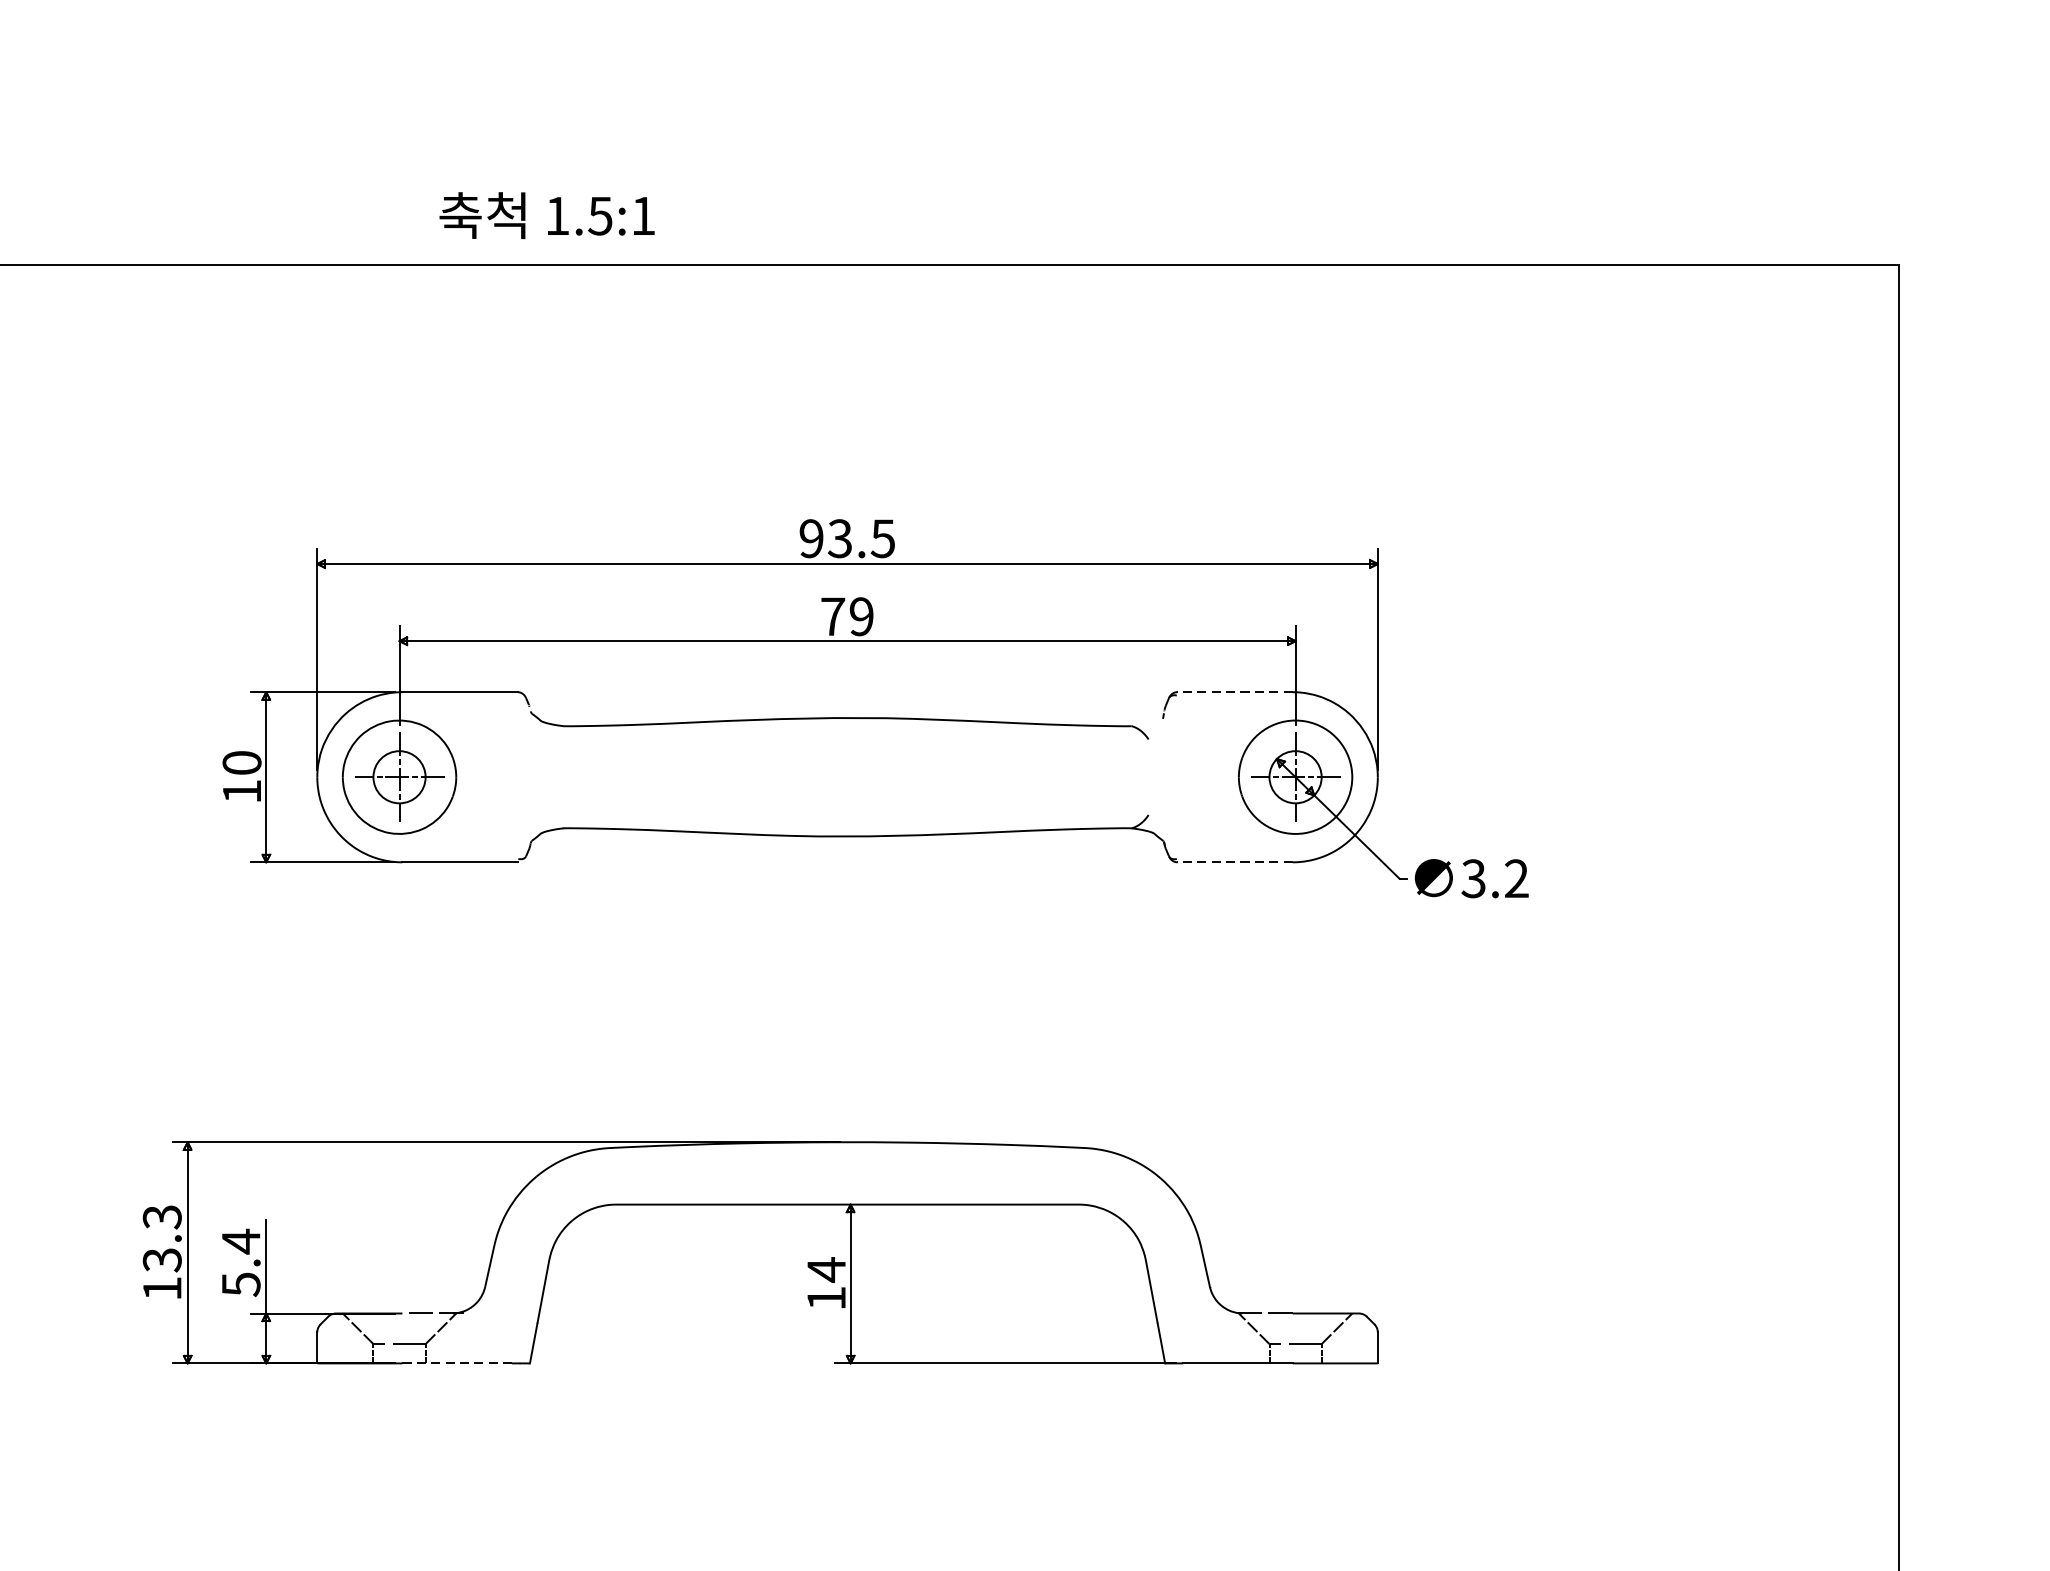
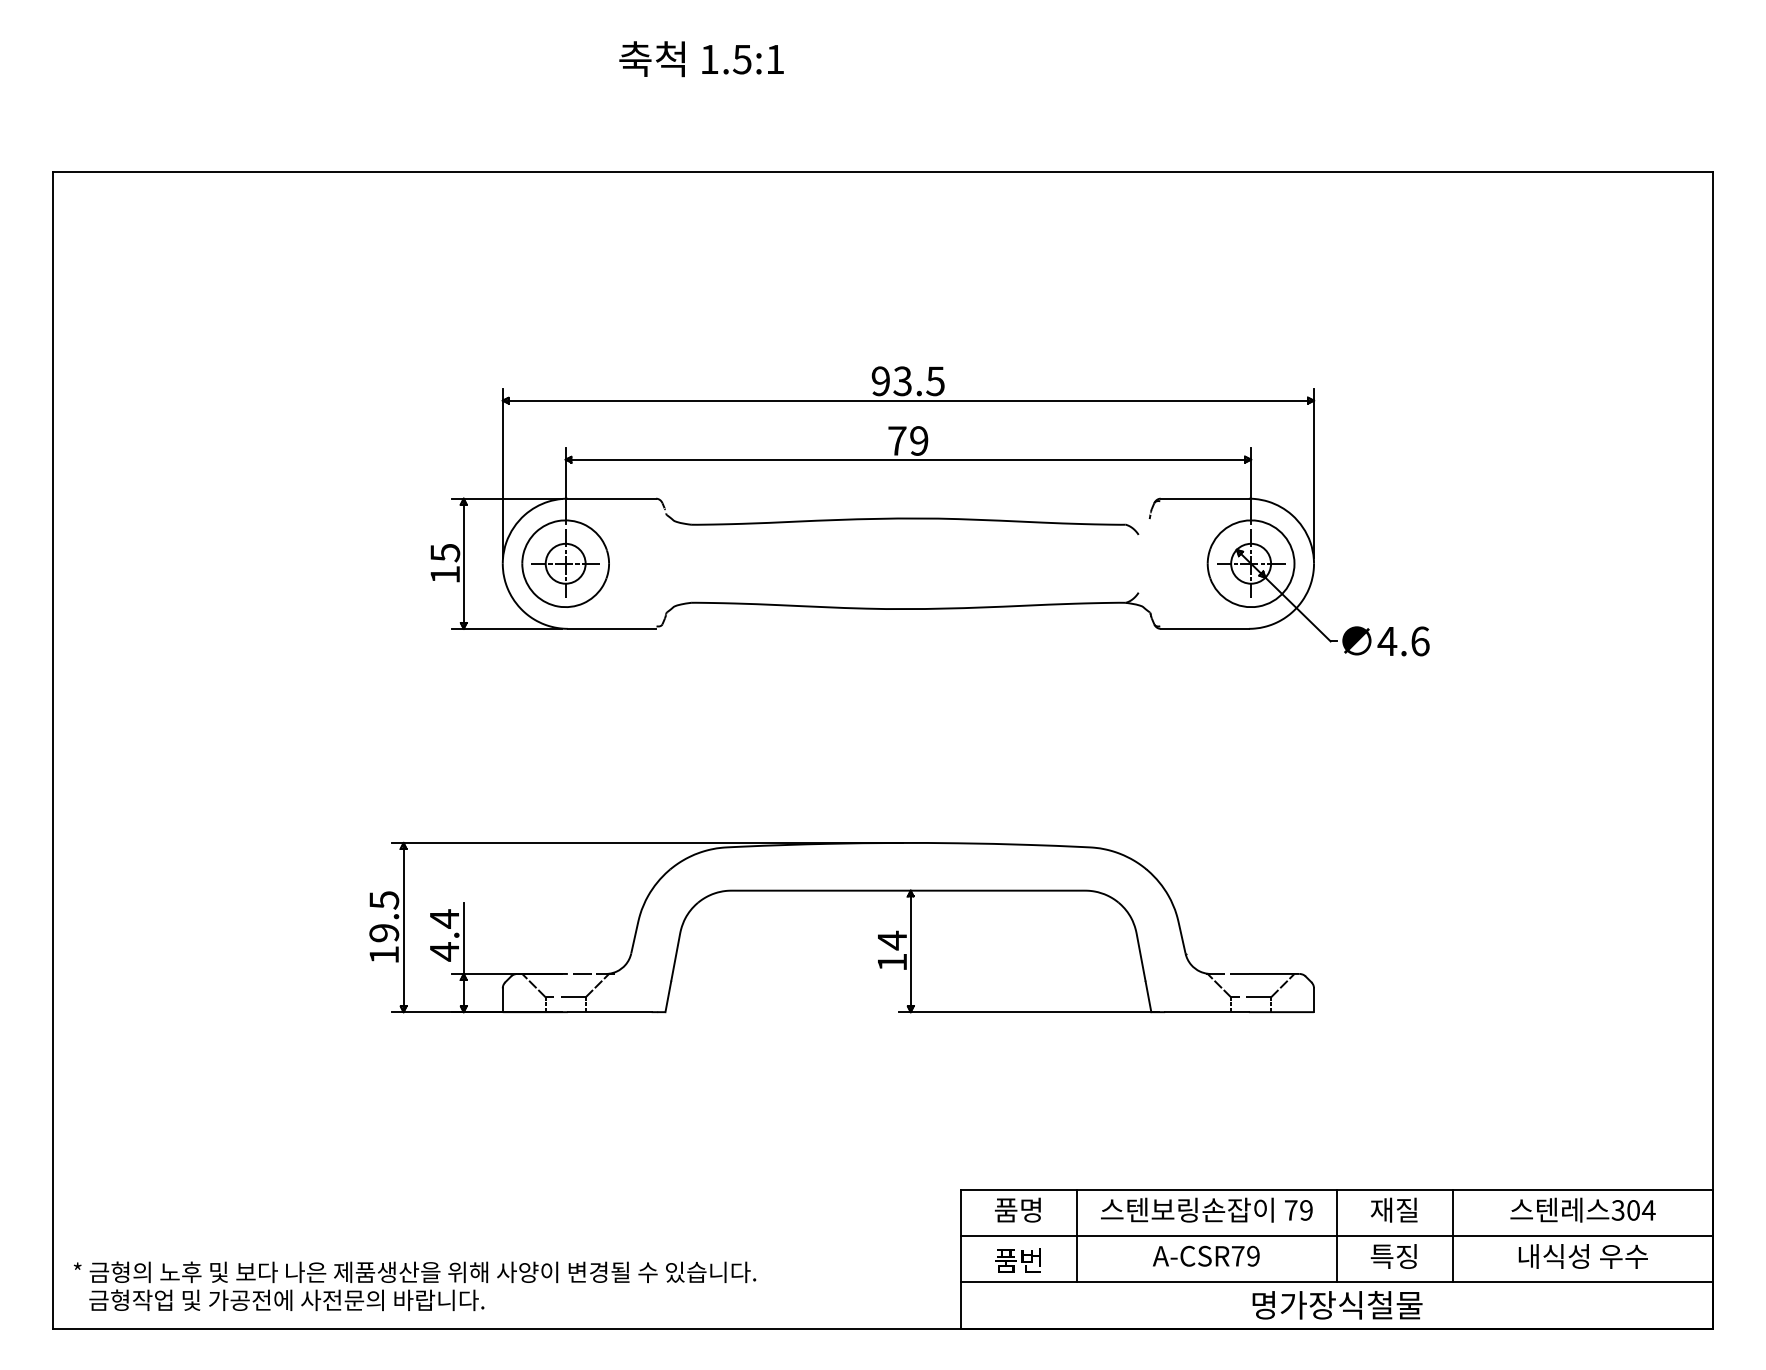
text: (547, 216) -> (701, 59), moved
line: (1234, 691) -> (1204, 498), dashed -> solid
text: (242, 762) -> (445, 552), 10 -> 15
line: (1234, 861) -> (1204, 628), dashed -> solid
text: (1494, 878) -> (1403, 641), 3.2 -> 4.6
text: (162, 1238) -> (384, 916), 13.3 -> 19.5
text: (241, 1284) -> (444, 951), 5.4 -> 4.4
line: (456, 1363) -> (609, 1012), dashed -> solid

